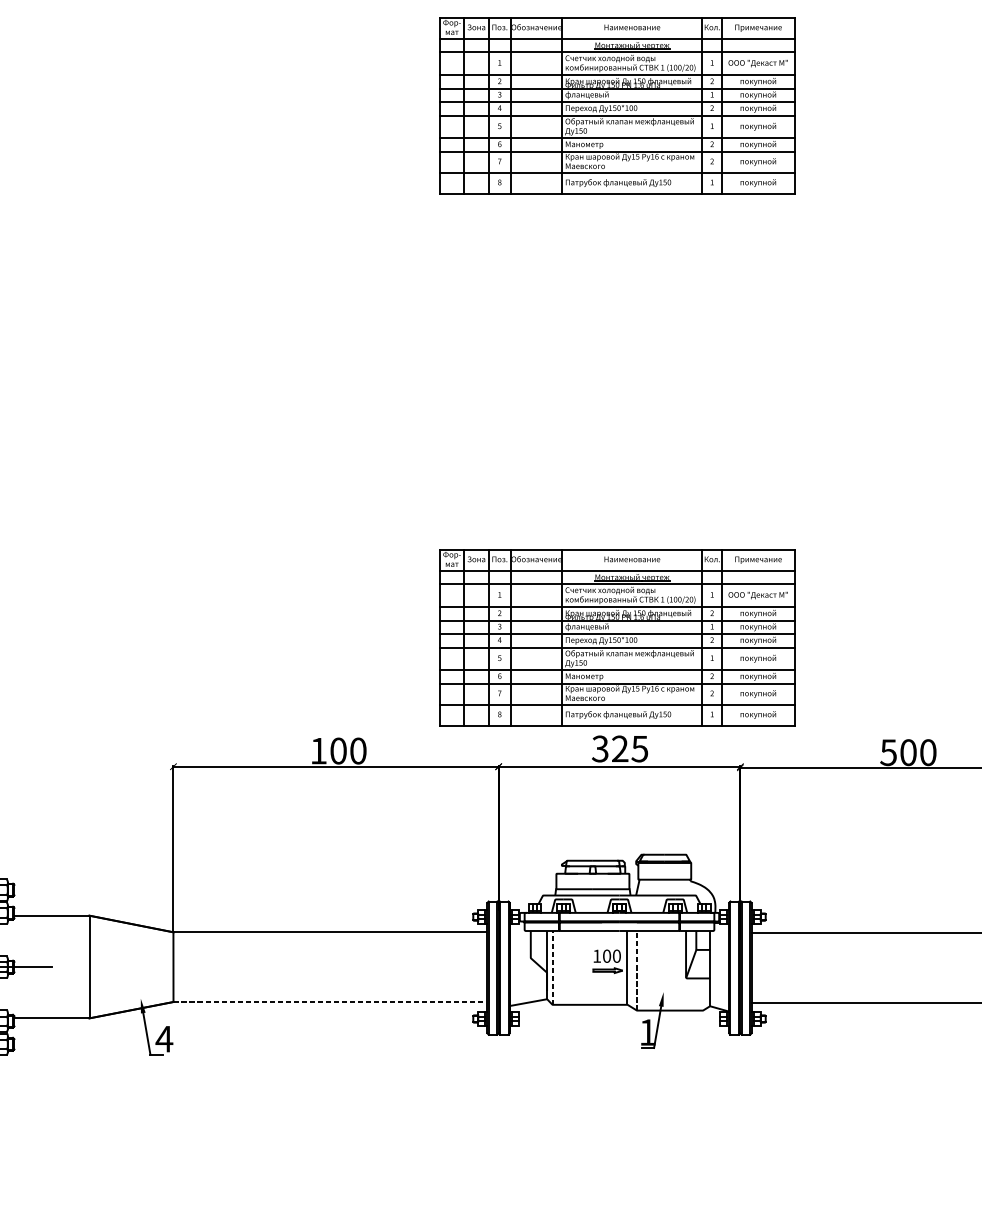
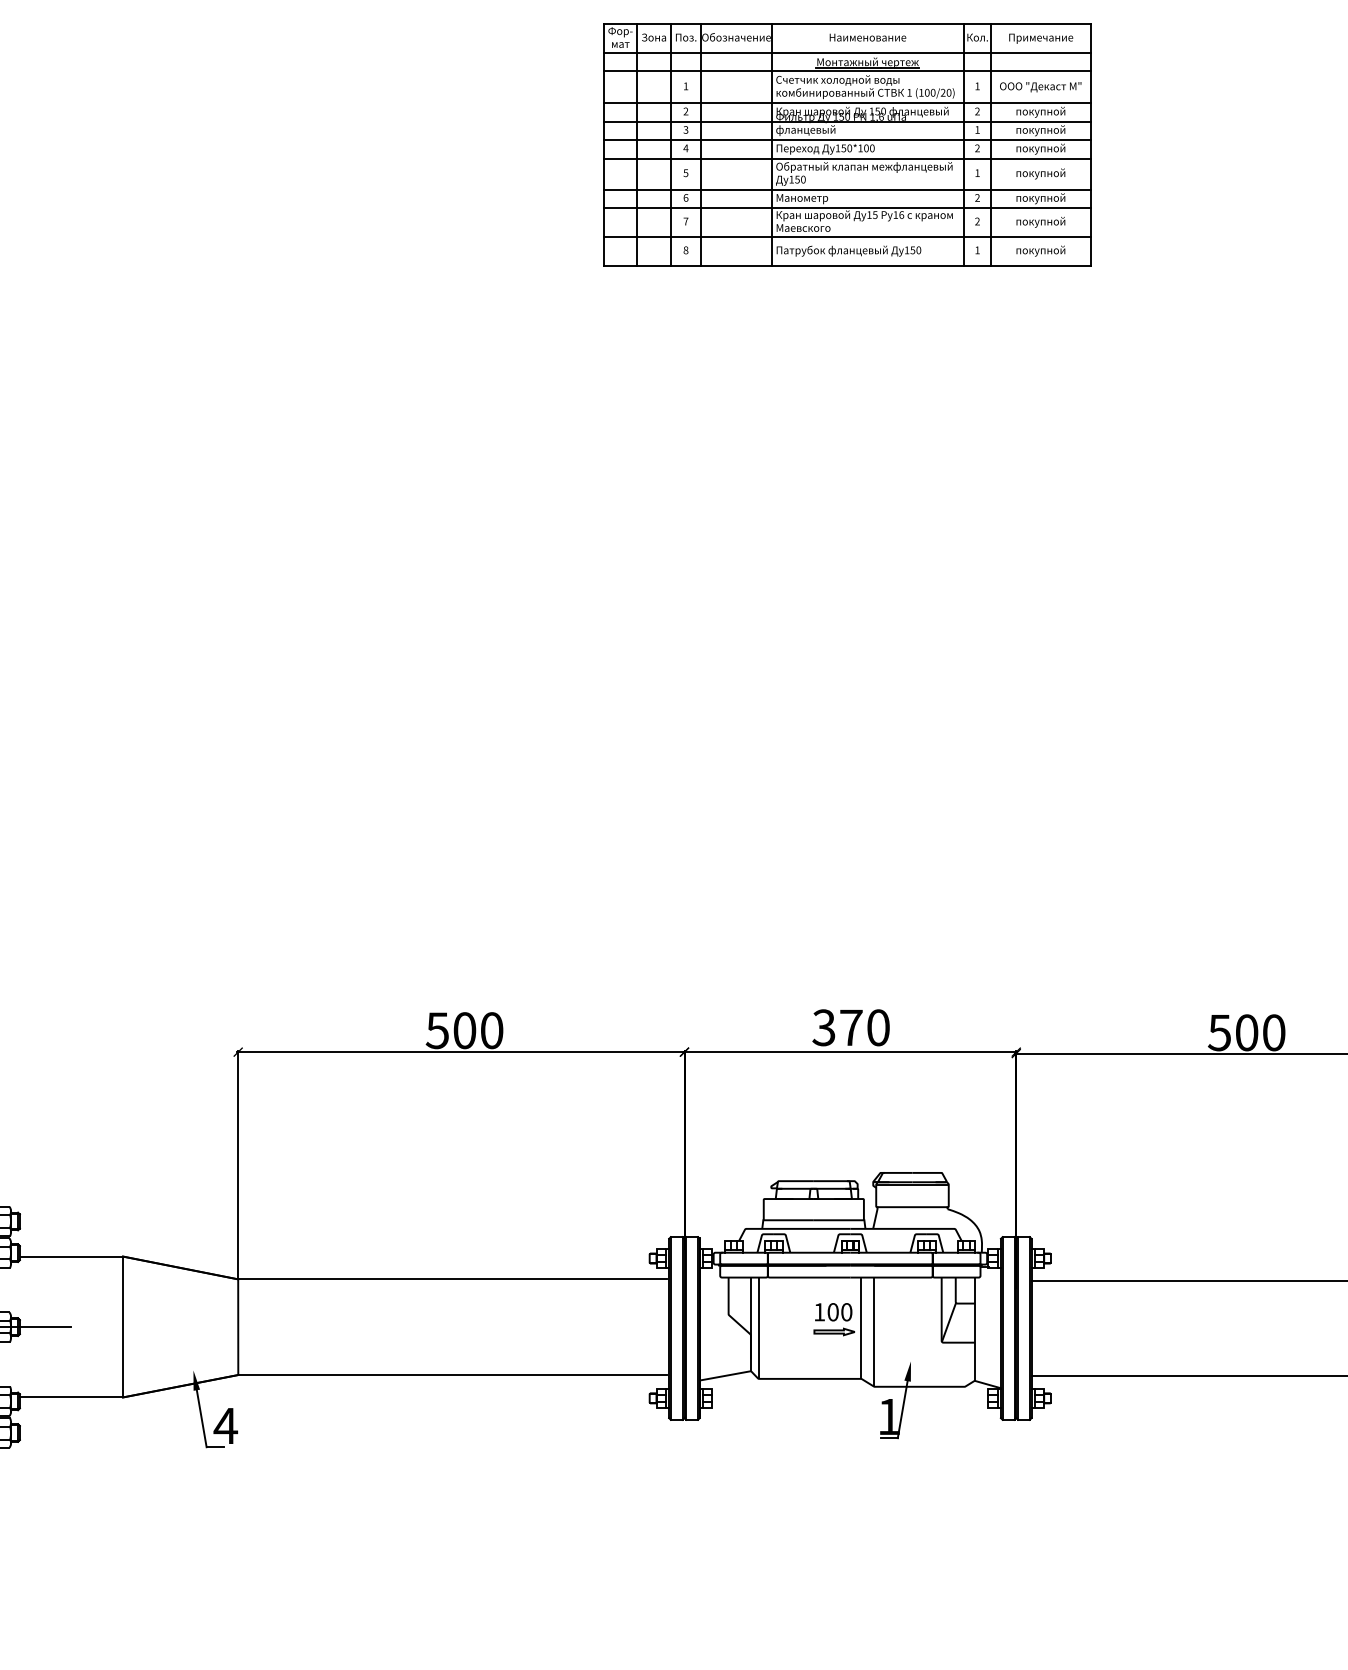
part: (617, 637) -> (847, 874), removed
text: (629, 748) -> (864, 1027), 325 -> 370
text: (317, 750) -> (436, 1030), 100 -> 500
line: (552, 968) -> (758, 1328), dashed -> solid
line: (637, 971) -> (874, 1332), dashed -> solid
line: (329, 1002) -> (452, 1375), dashed -> solid

